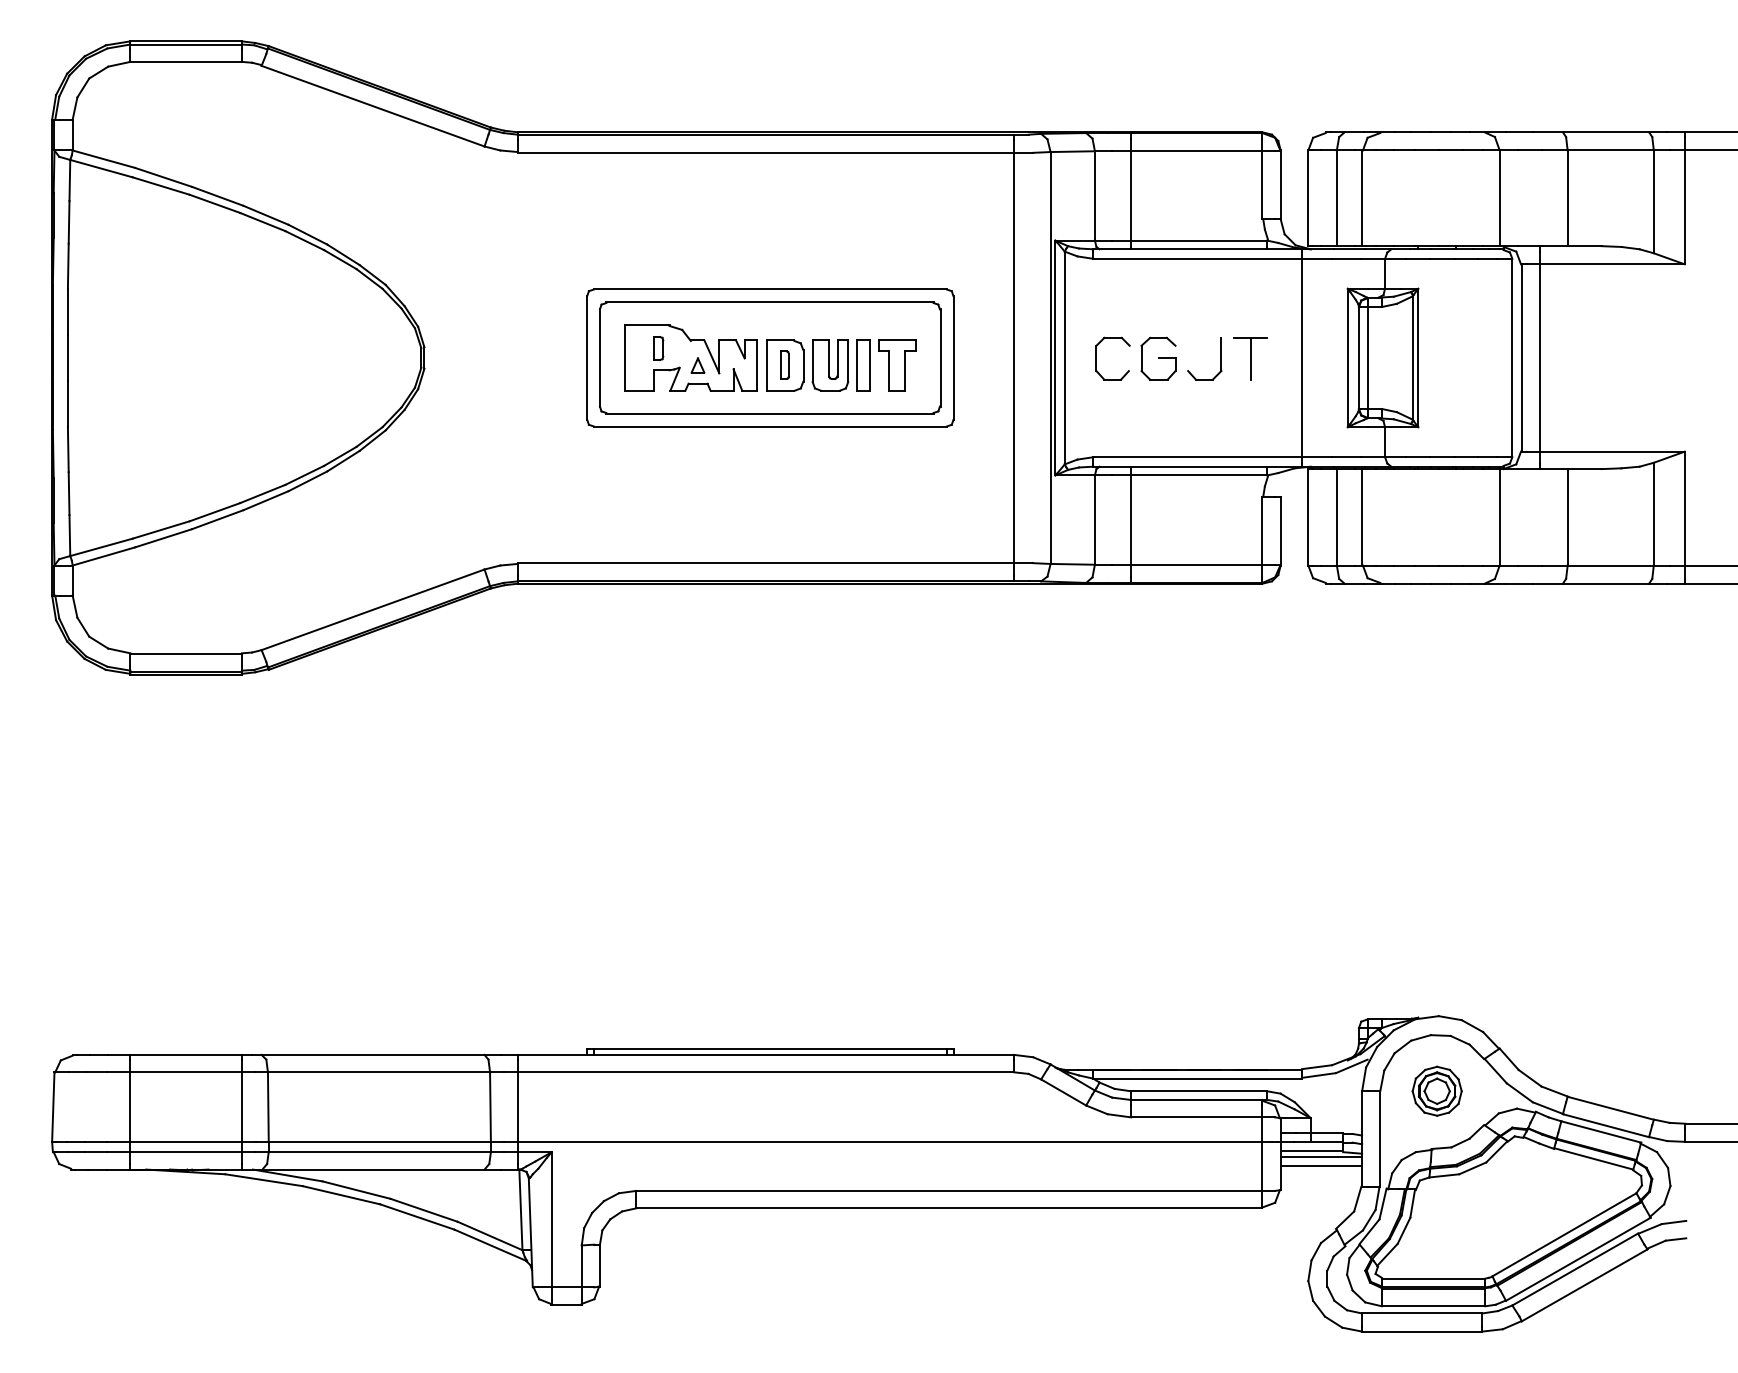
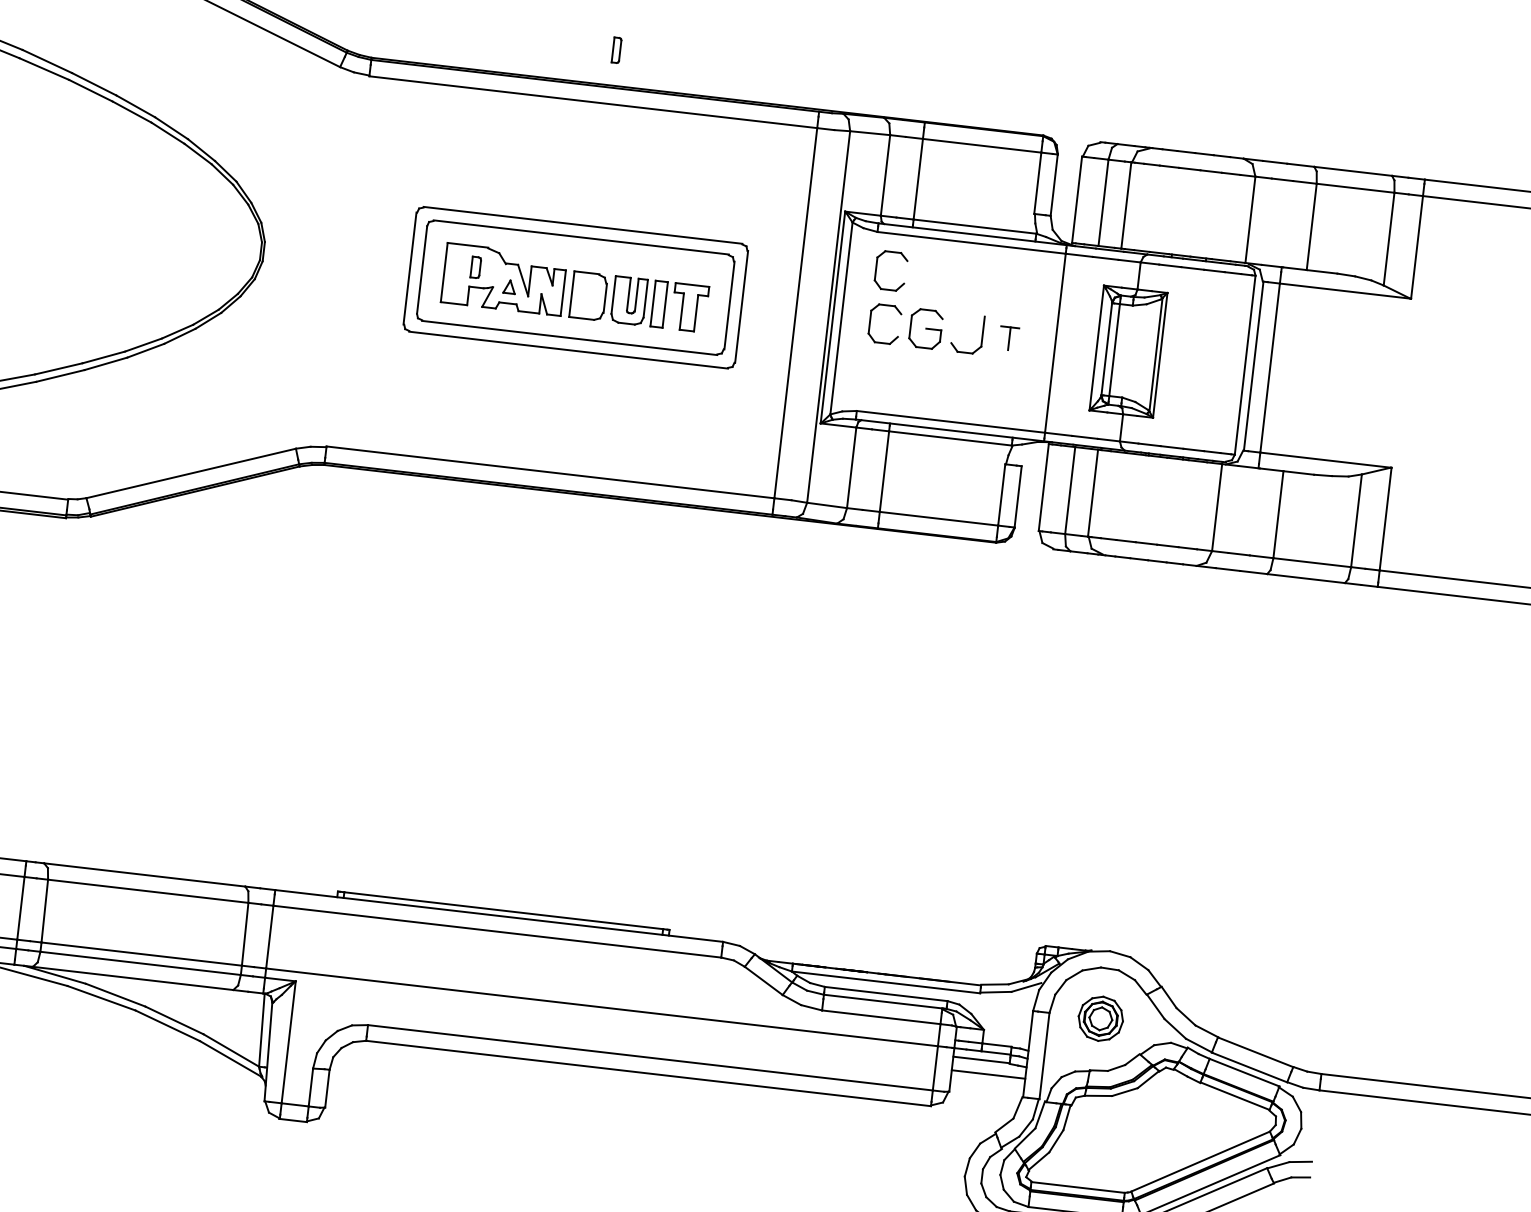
part: (1096, 299) -> (876, 269), added
part: (1250, 358) -> (1008, 338), size x0.6
part: (784, 364) -> (616, 49), moved
line: (1321, 1156) -> (989, 1065), removed

